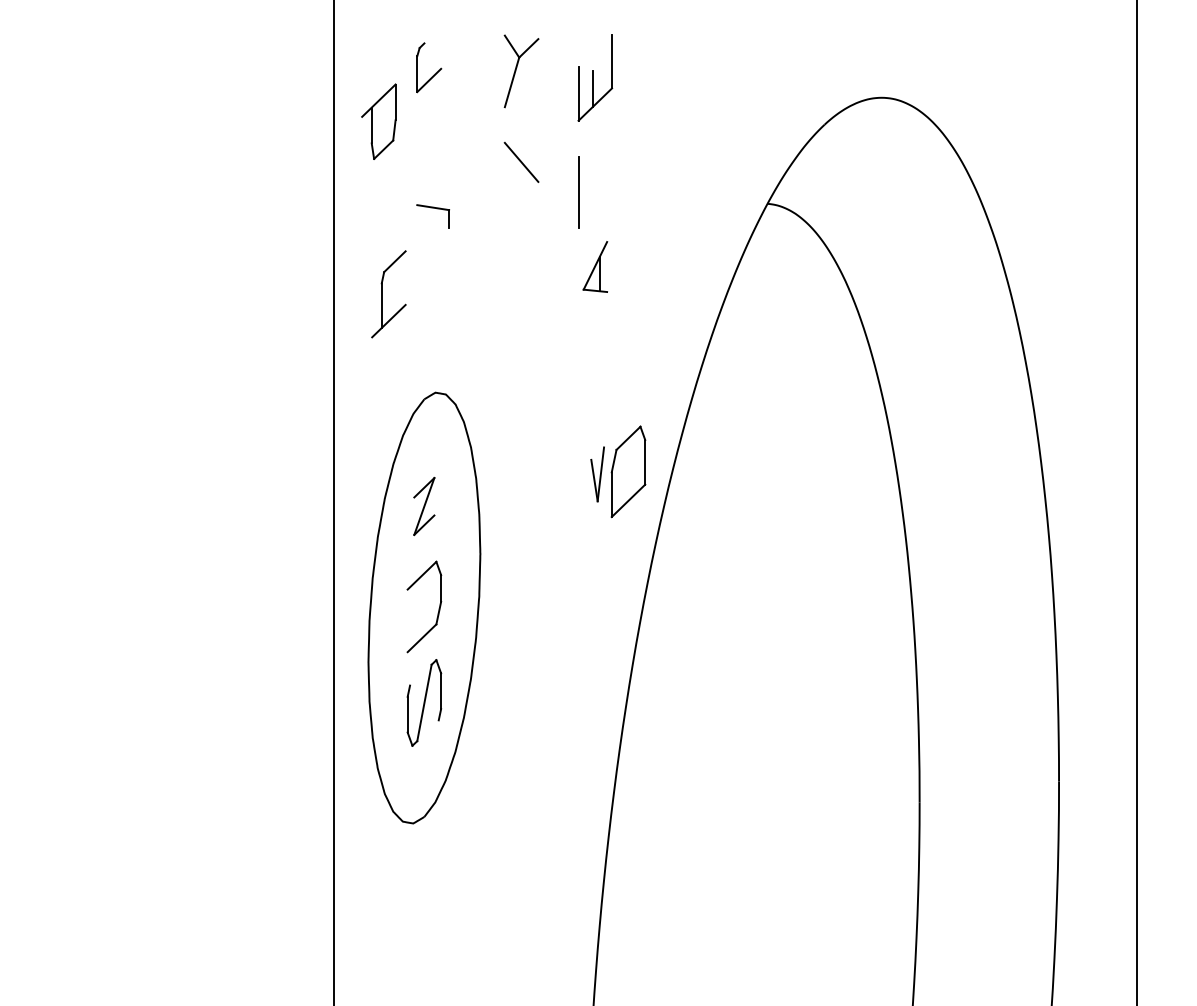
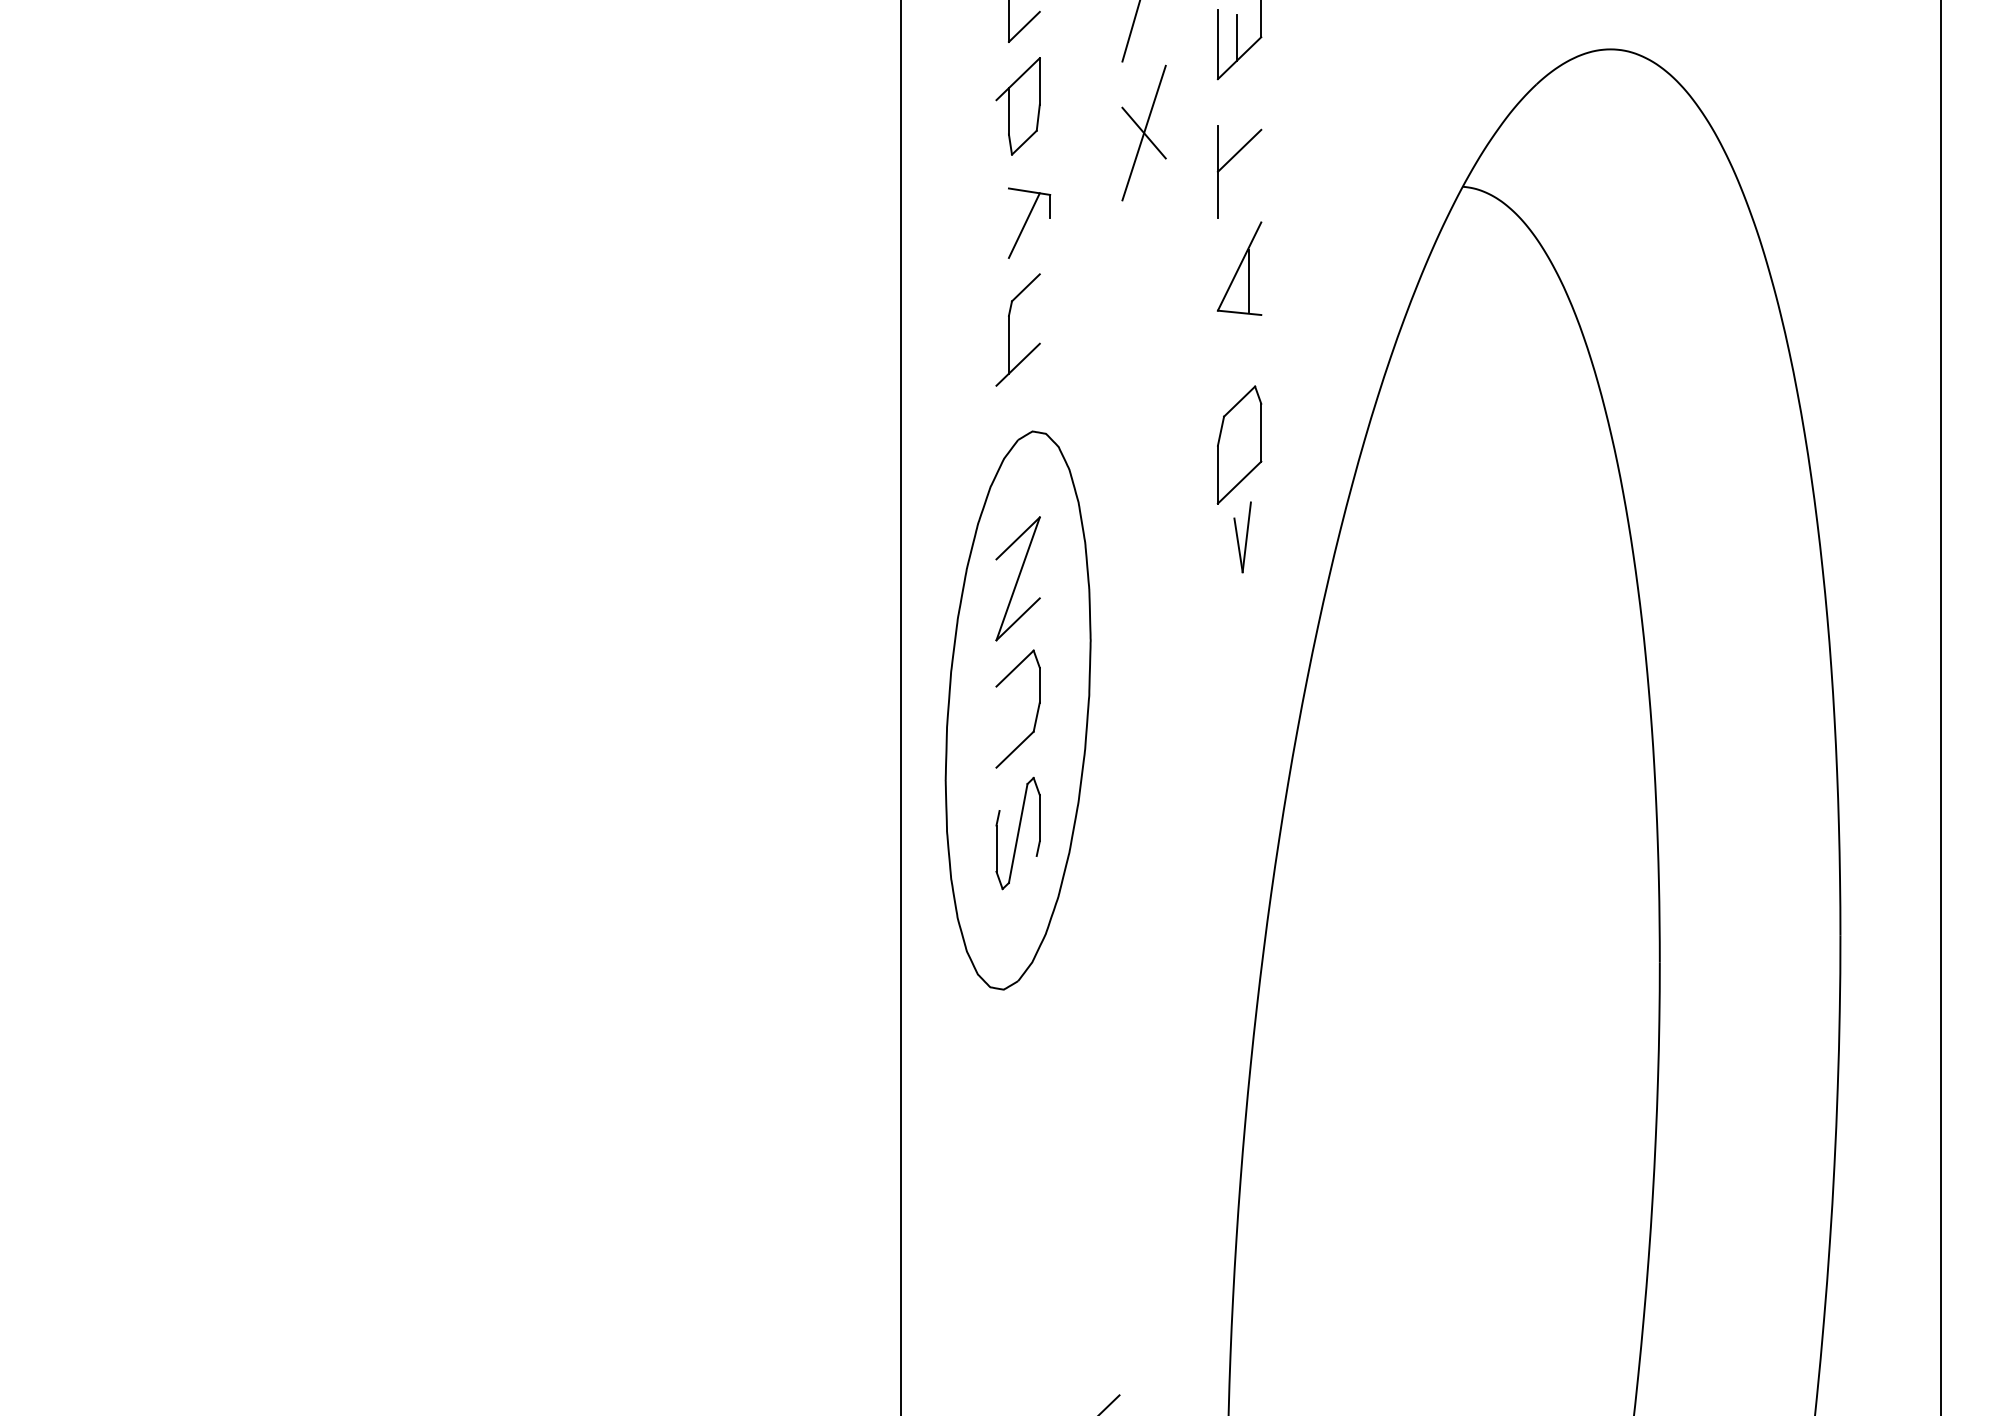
part: (378, 121) -> (1017, 106), moved
line: (521, 161) -> (1143, 132), added
line: (595, 175) -> (1239, 150), added
line: (428, 233) -> (1023, 225), added
part: (595, 266) -> (1239, 268), size x1.43
part: (382, 293) -> (1009, 329), moved
part: (628, 471) -> (1239, 444), moved
part: (423, 506) -> (1017, 578), size x1.67

